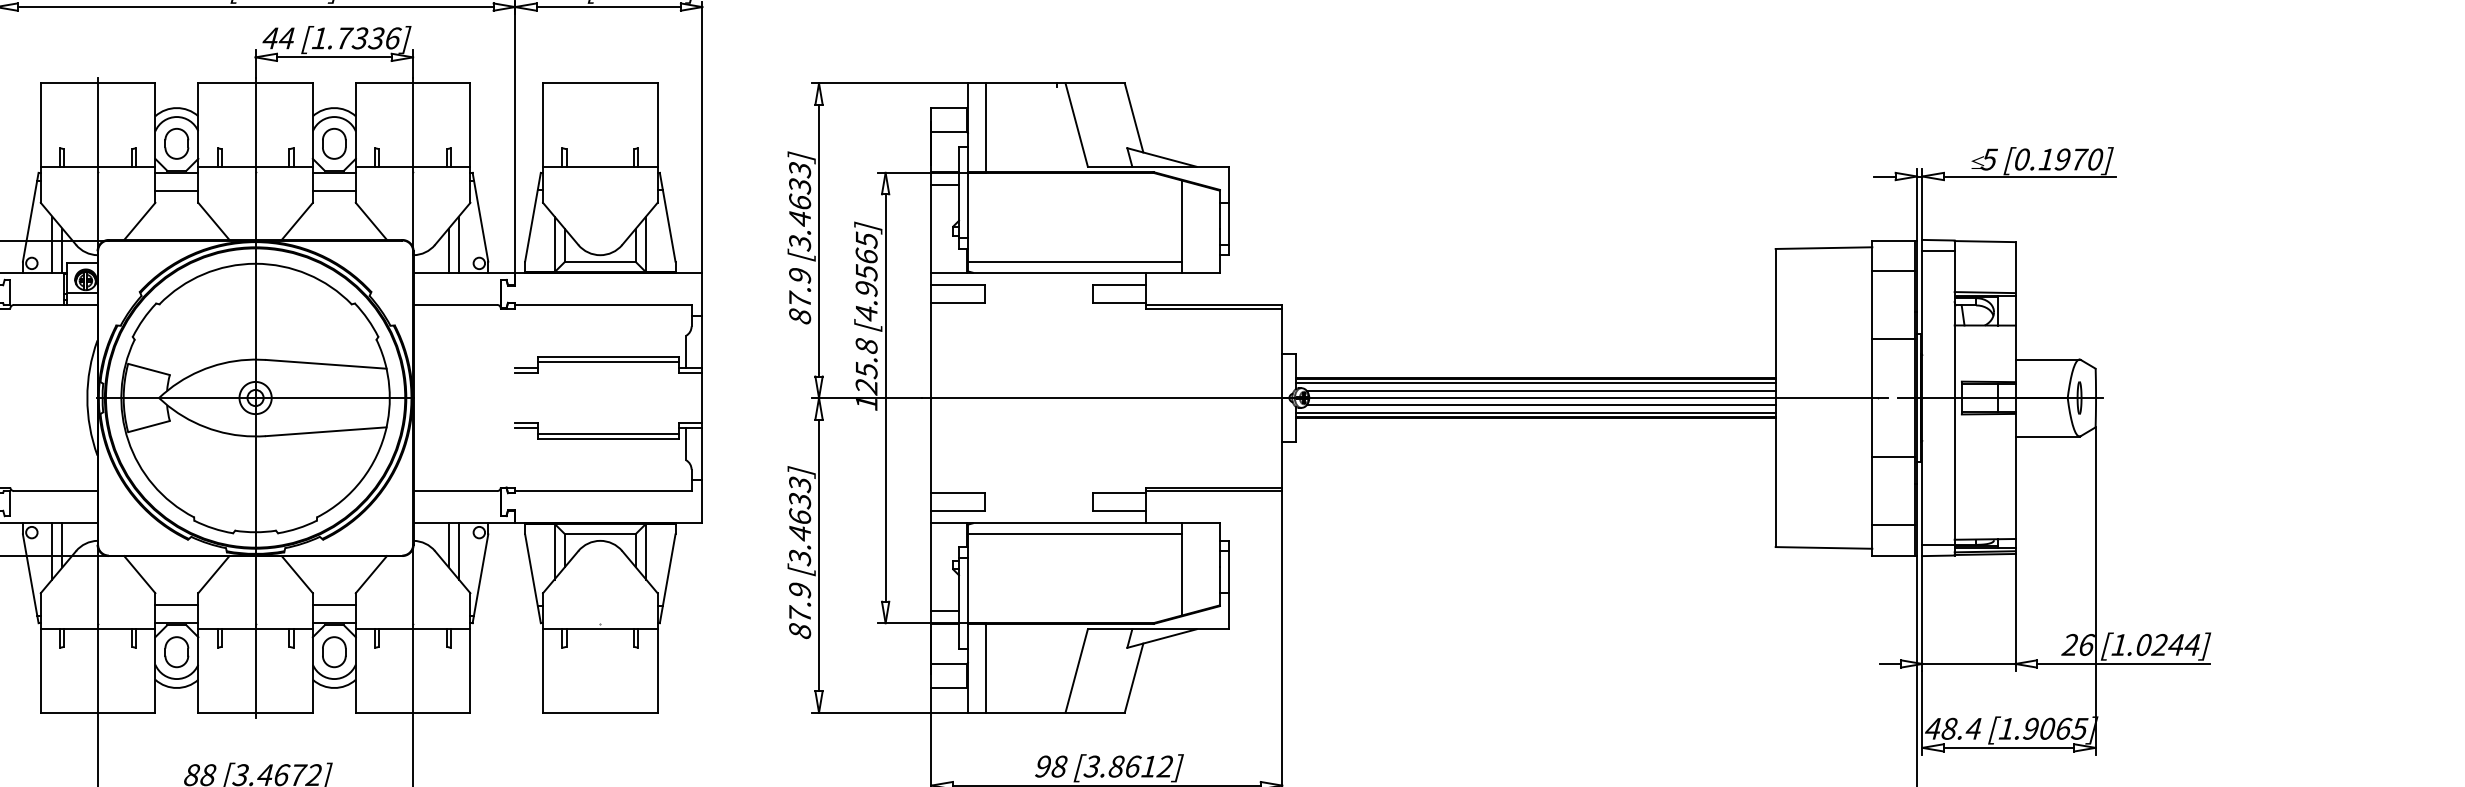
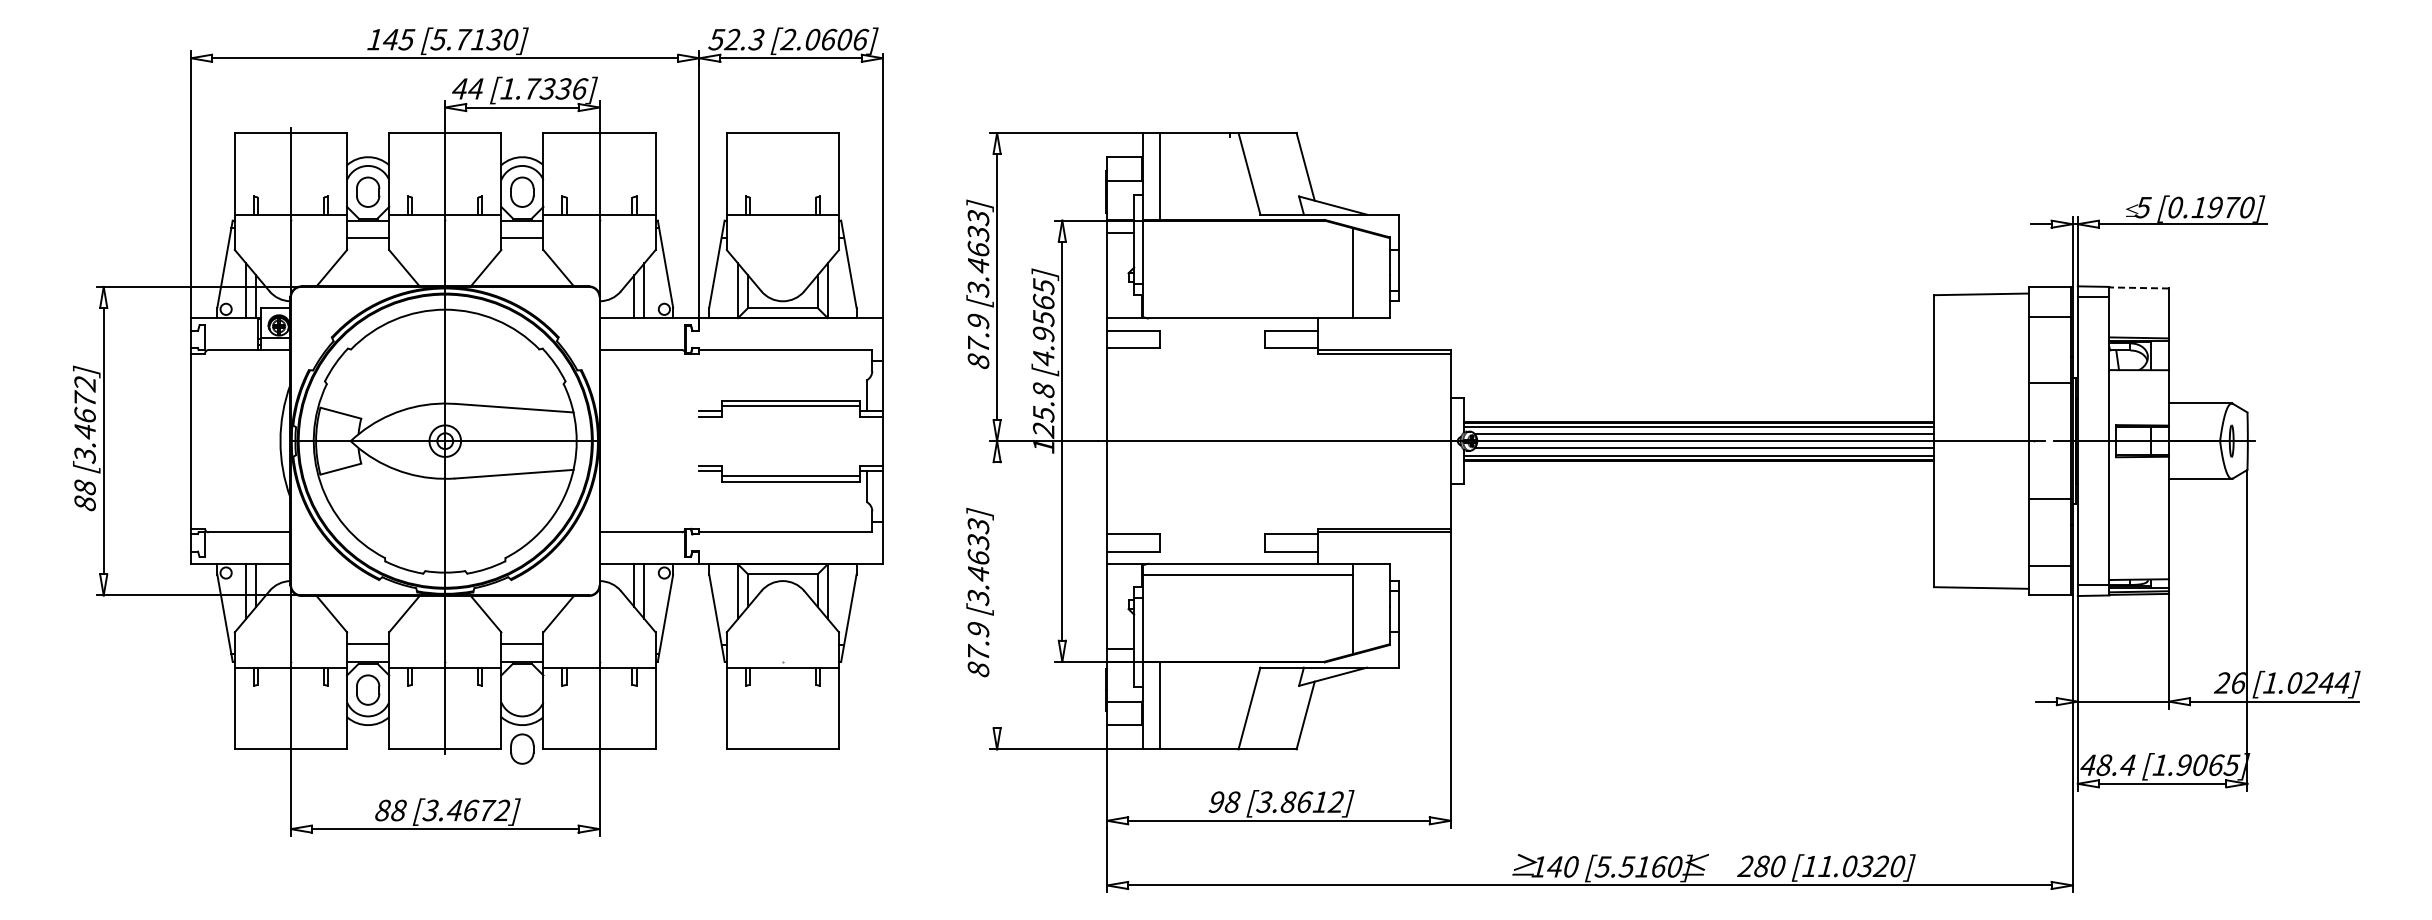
line: (1985, 241) -> (2139, 287), solid -> dashed
line: (1074, 261) -> (1247, 307), removed
line: (819, 555) -> (997, 595), removed
part: (334, 651) -> (522, 748), moved

